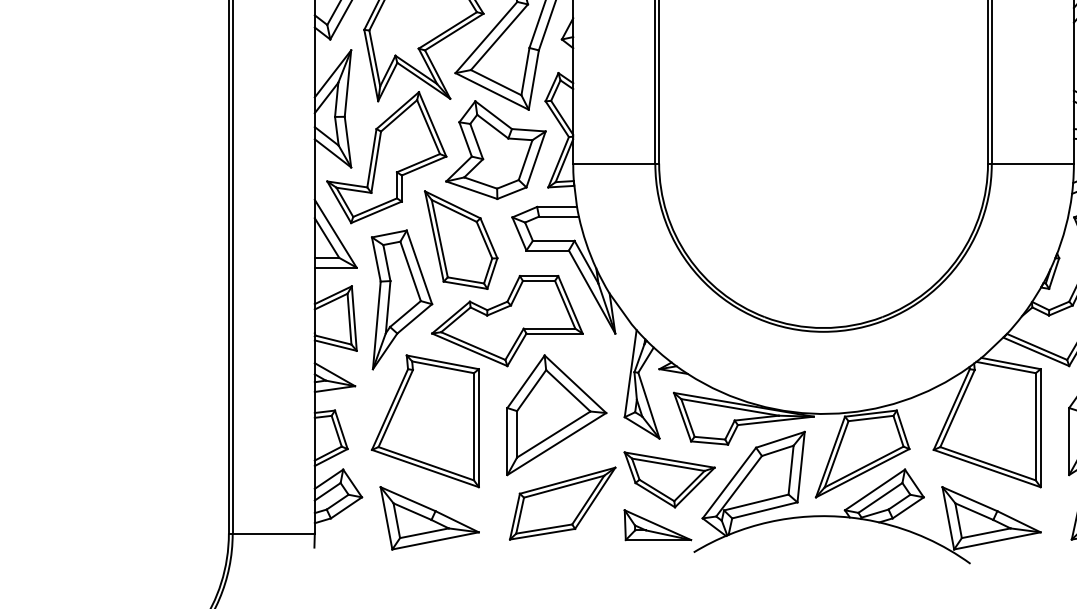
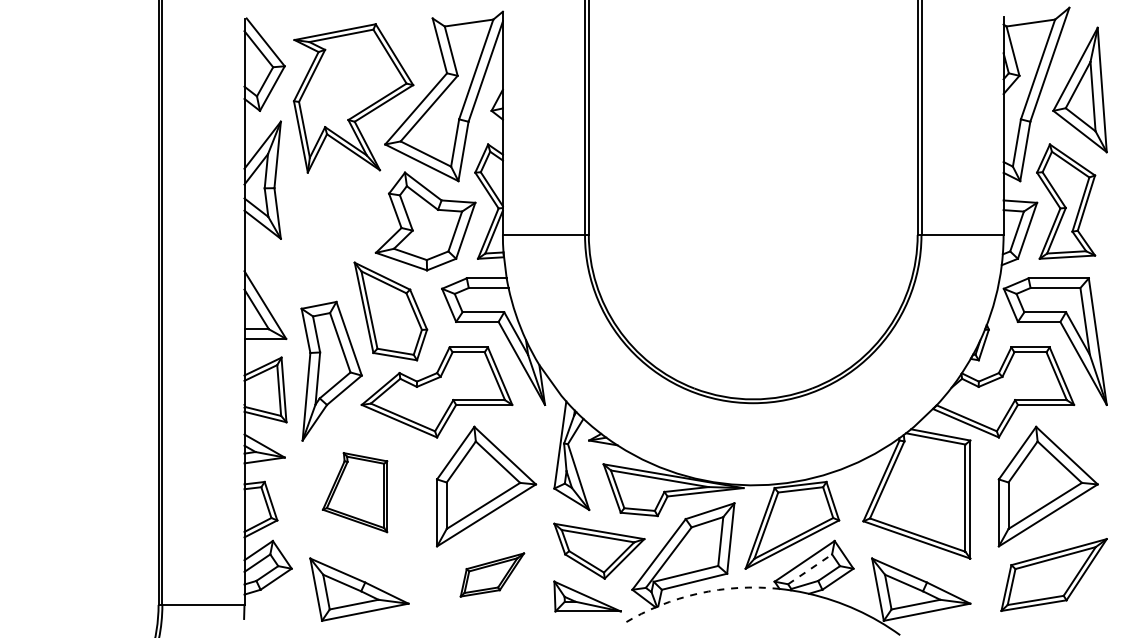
part: (386, 157) -> (316, 228), removed
part: (424, 421) -> (354, 492), size x0.6
line: (880, 498) -> (810, 569), solid -> dashed
part: (562, 503) -> (492, 574), size x0.6
arc: (768, 522) -> (698, 593), solid -> dashed

